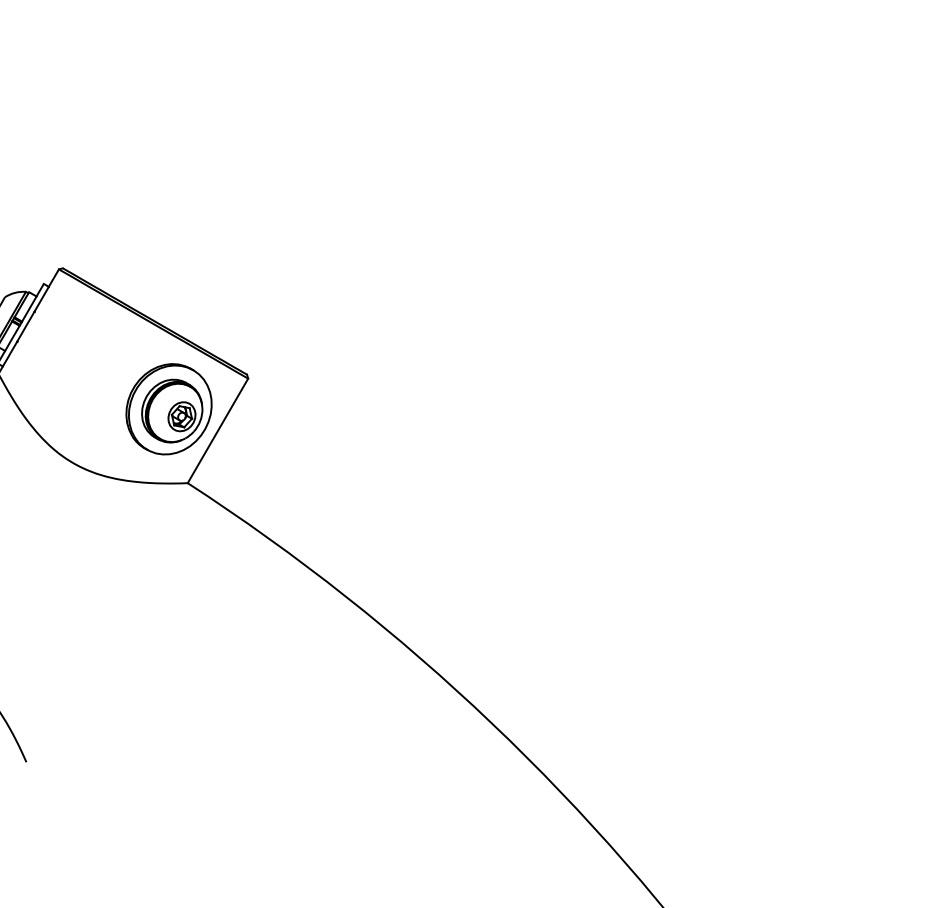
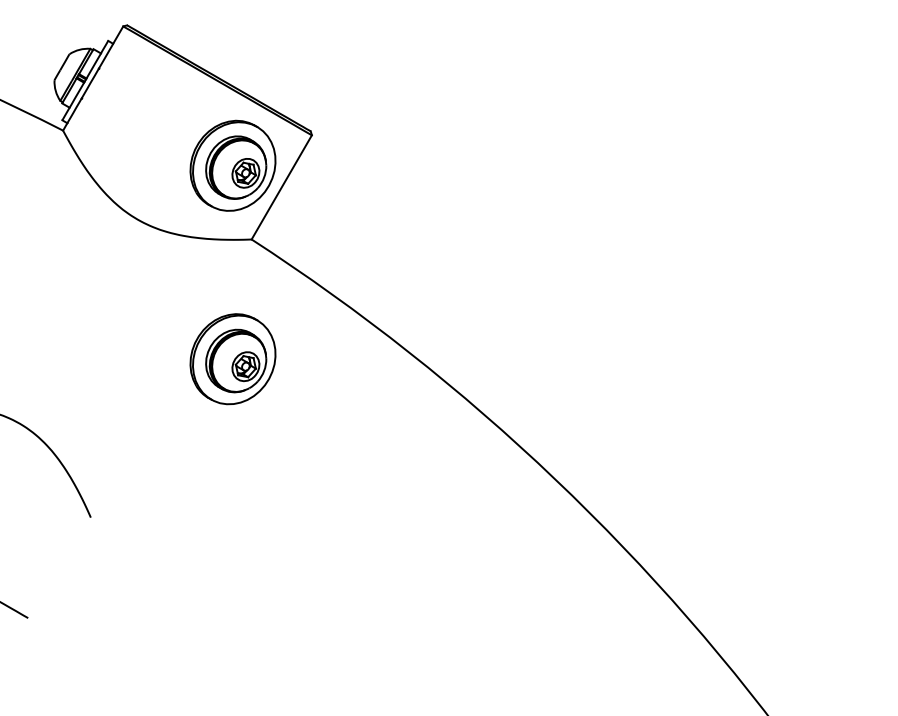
part: (168, 603) -> (232, 359), added

